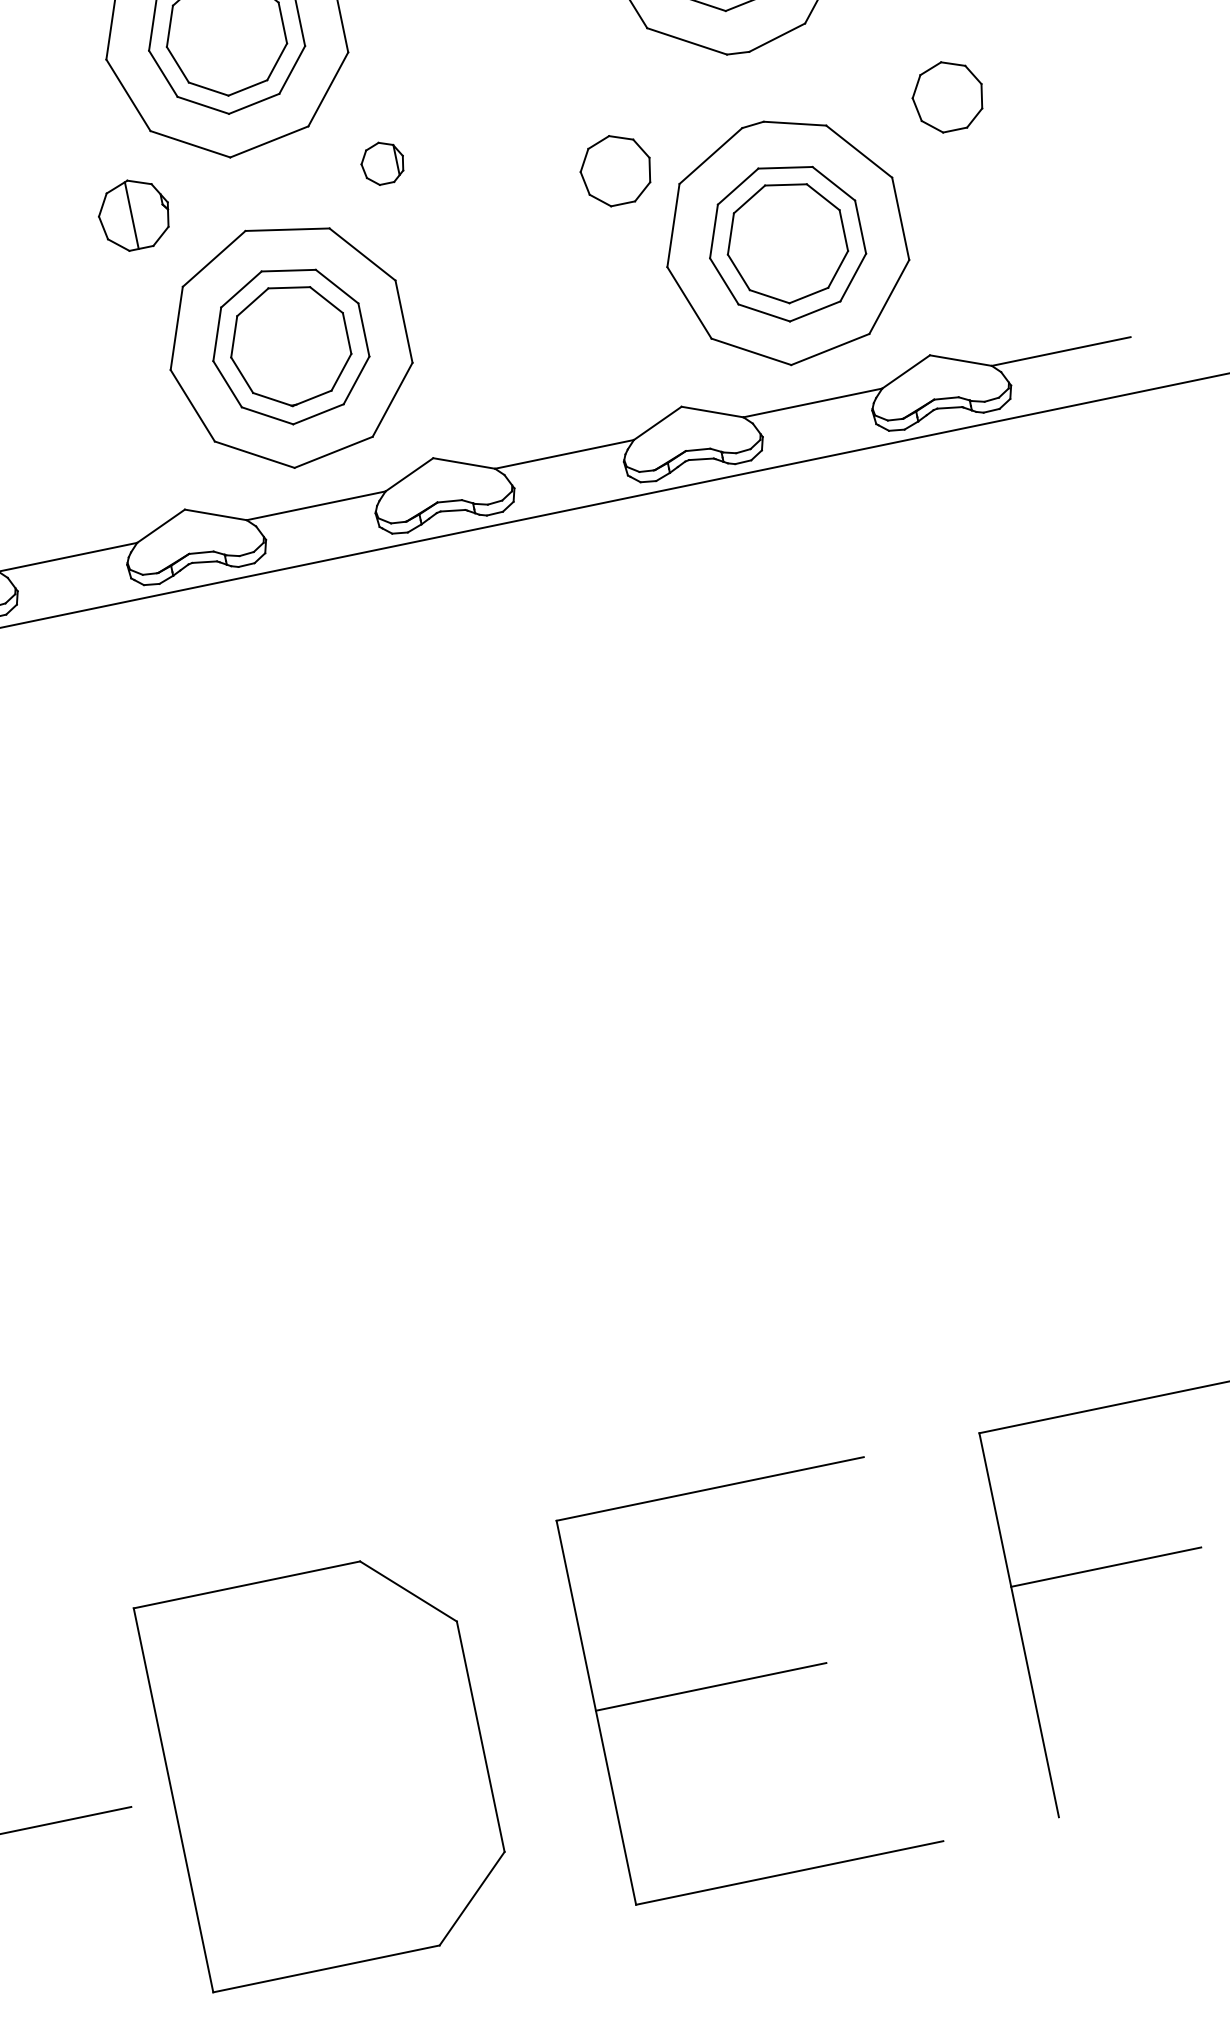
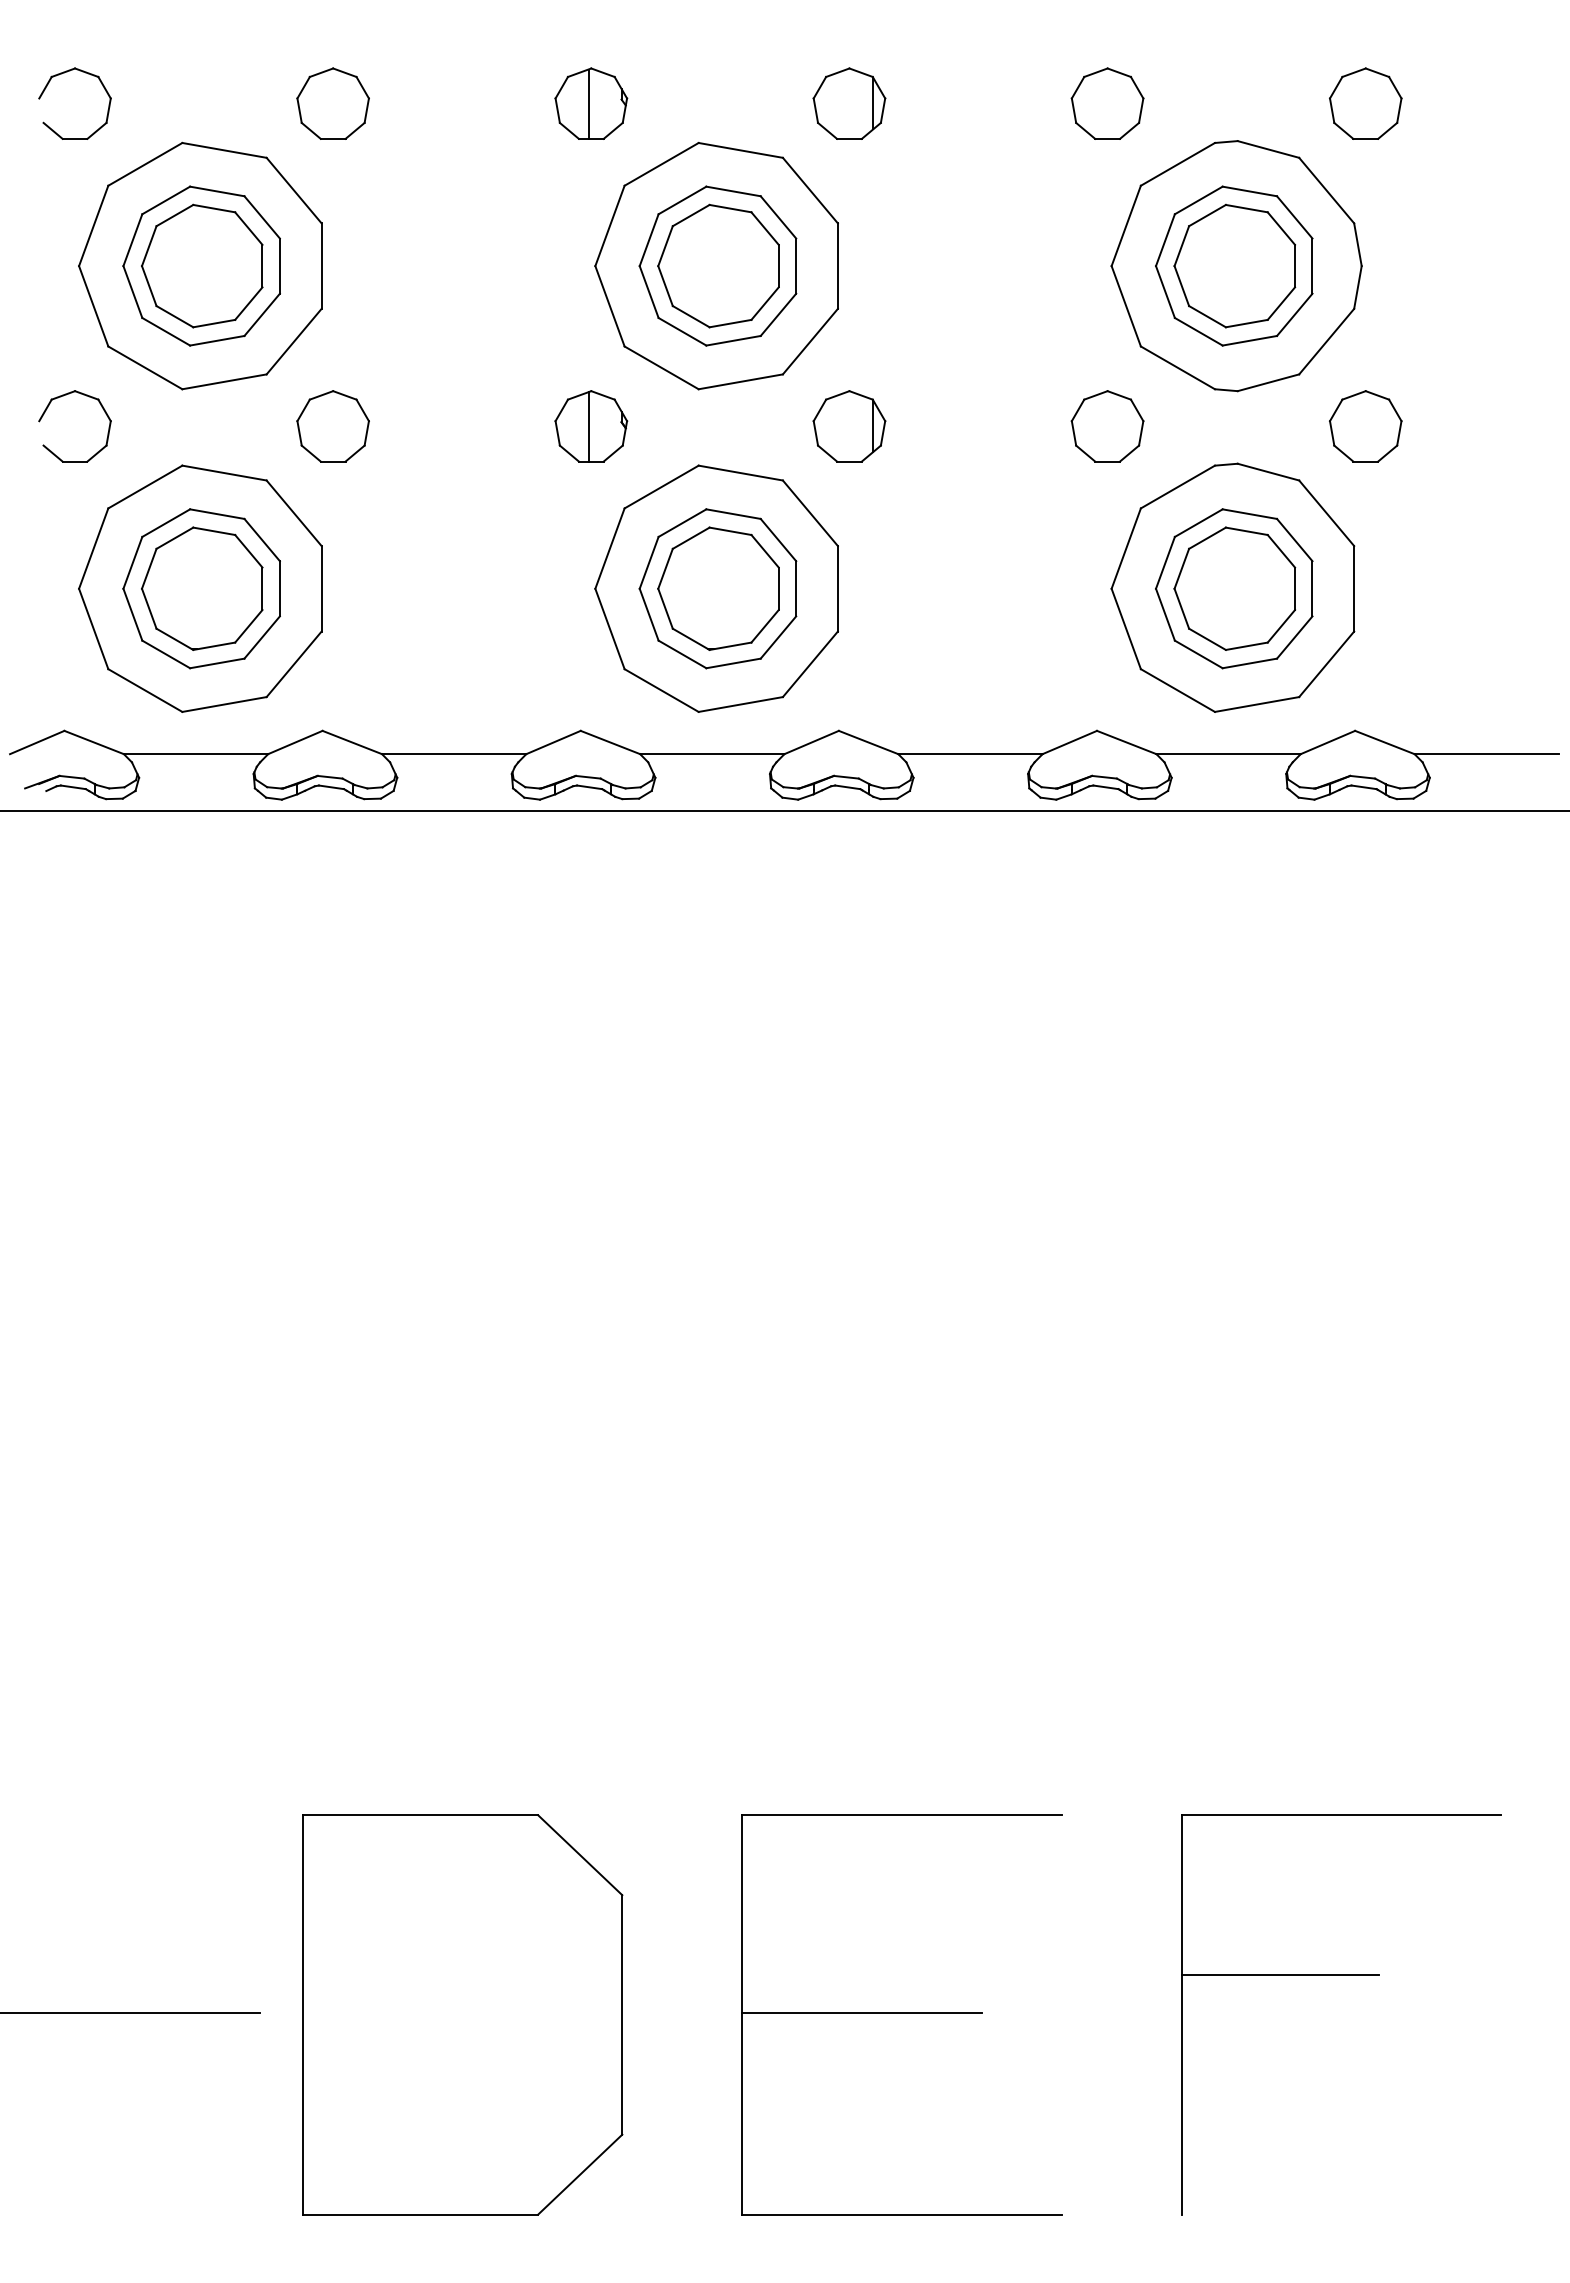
part: (947, 96) -> (1365, 426), moved
part: (382, 163) -> (849, 426), size x1.67
part: (616, 170) -> (1107, 426), moved

